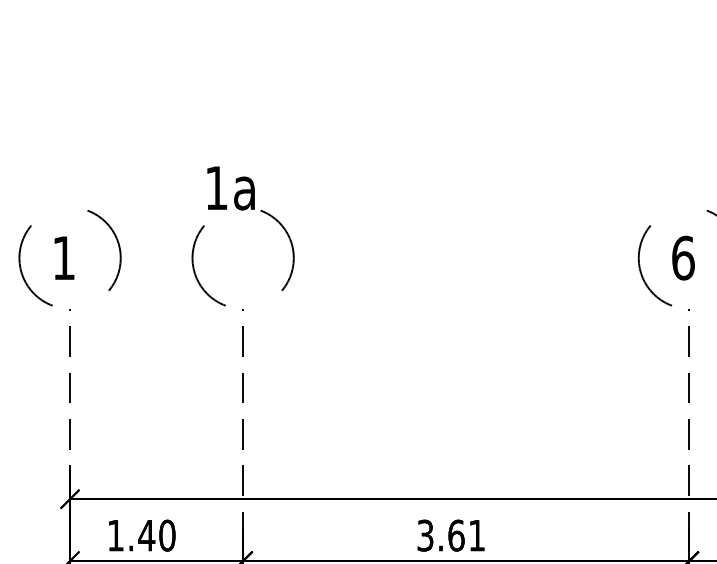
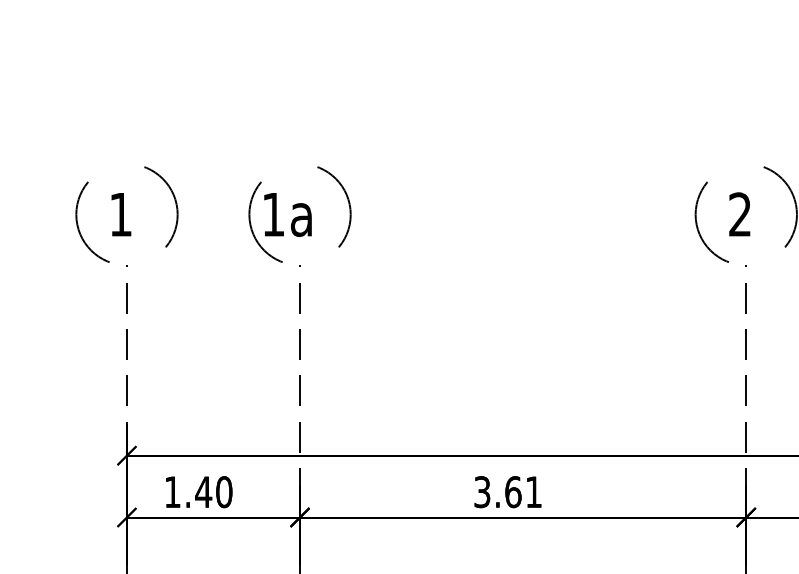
text: (230, 188) -> (287, 214), moved
text: (683, 258) -> (740, 214), 6 -> 2

